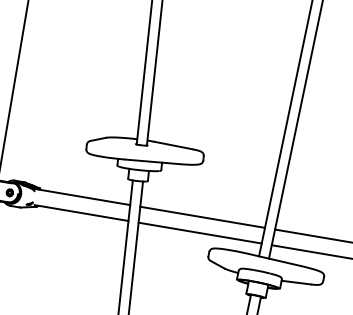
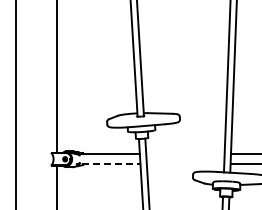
line: (82, 213) -> (111, 164), solid -> dashed
line: (202, 217) -> (185, 154), removed
line: (199, 233) -> (185, 164), removed

